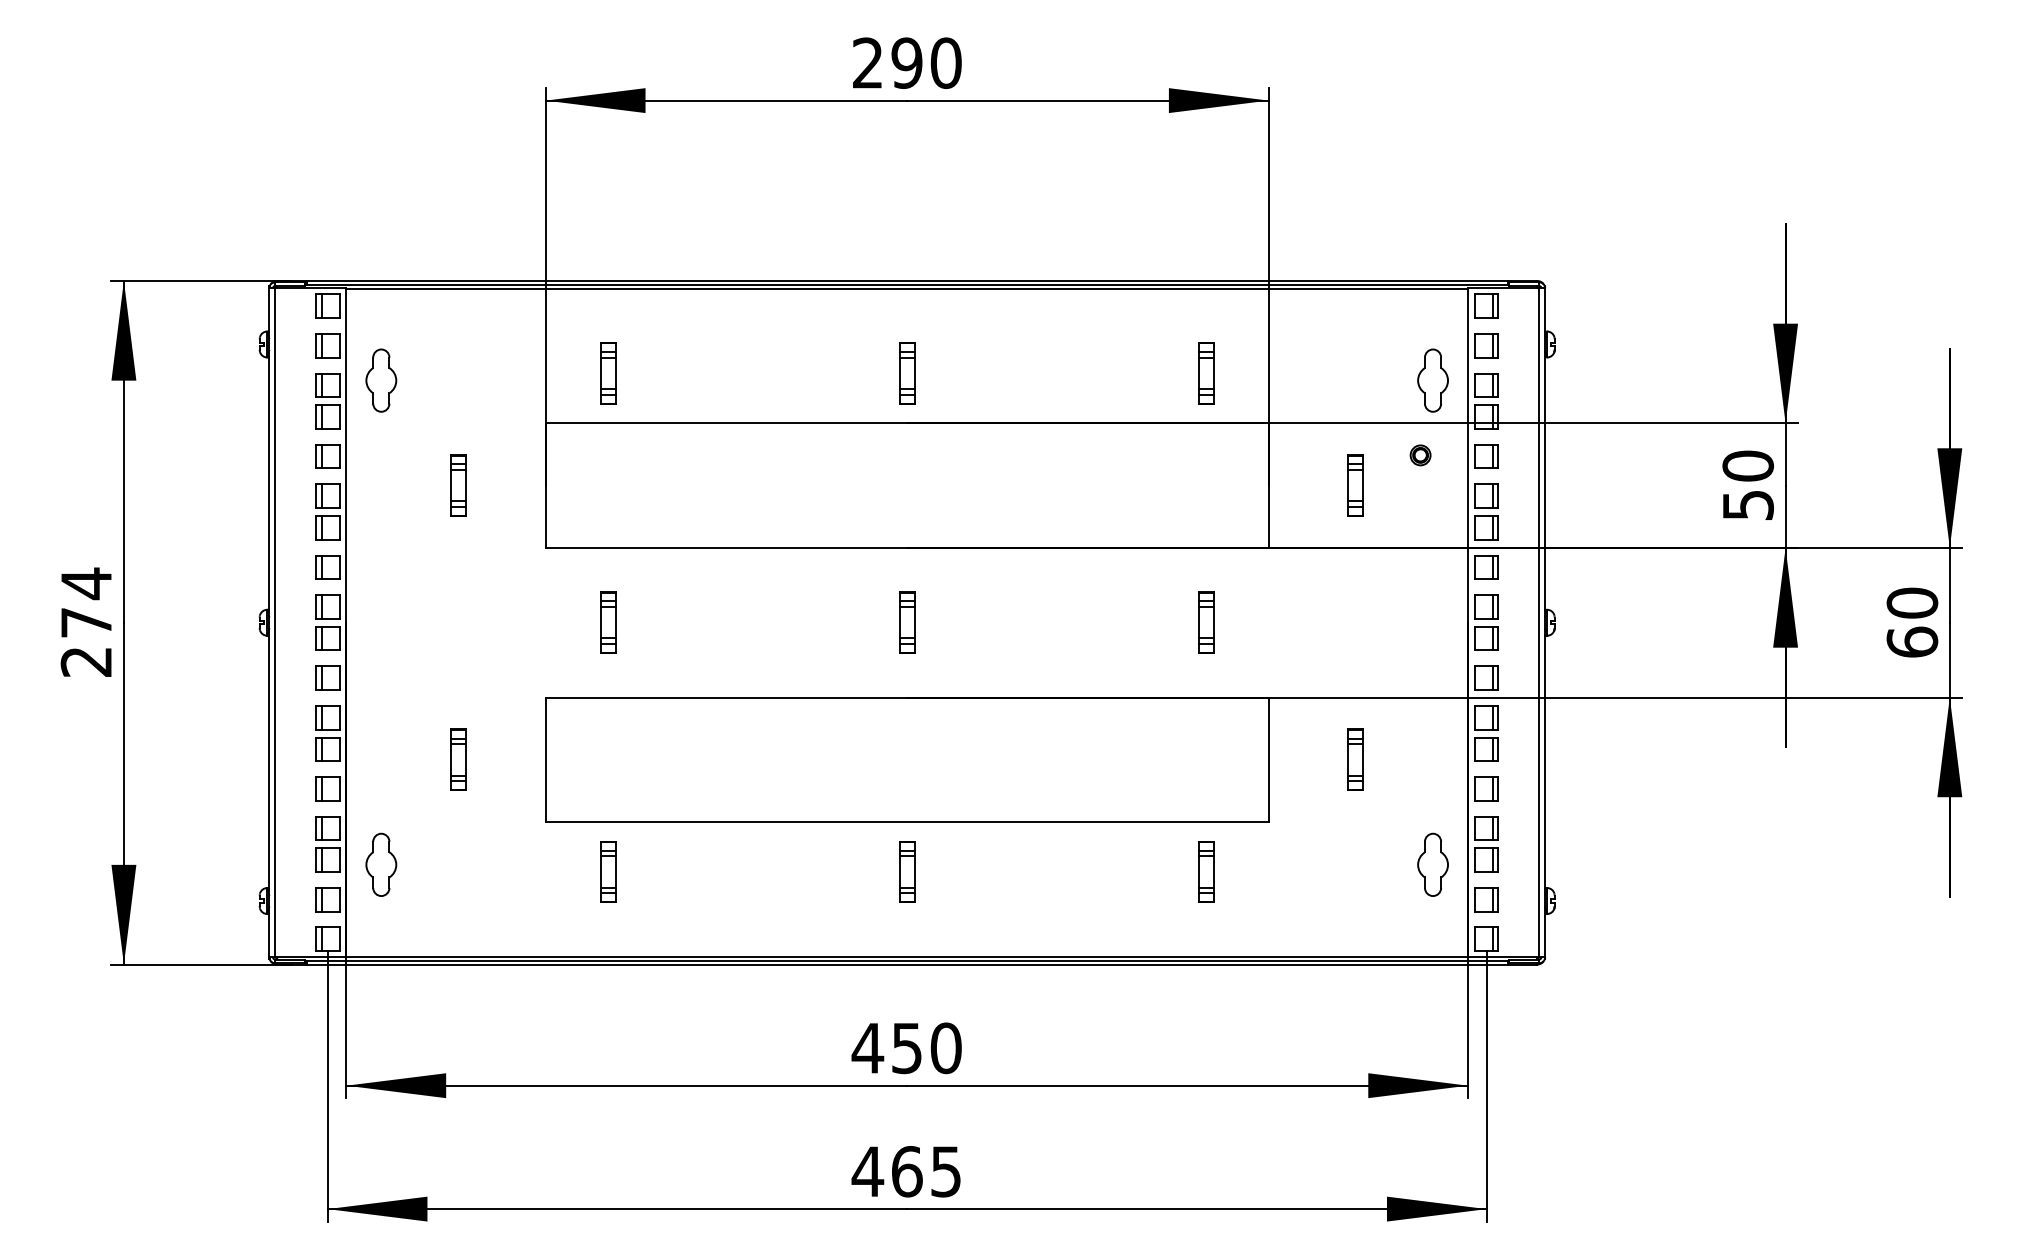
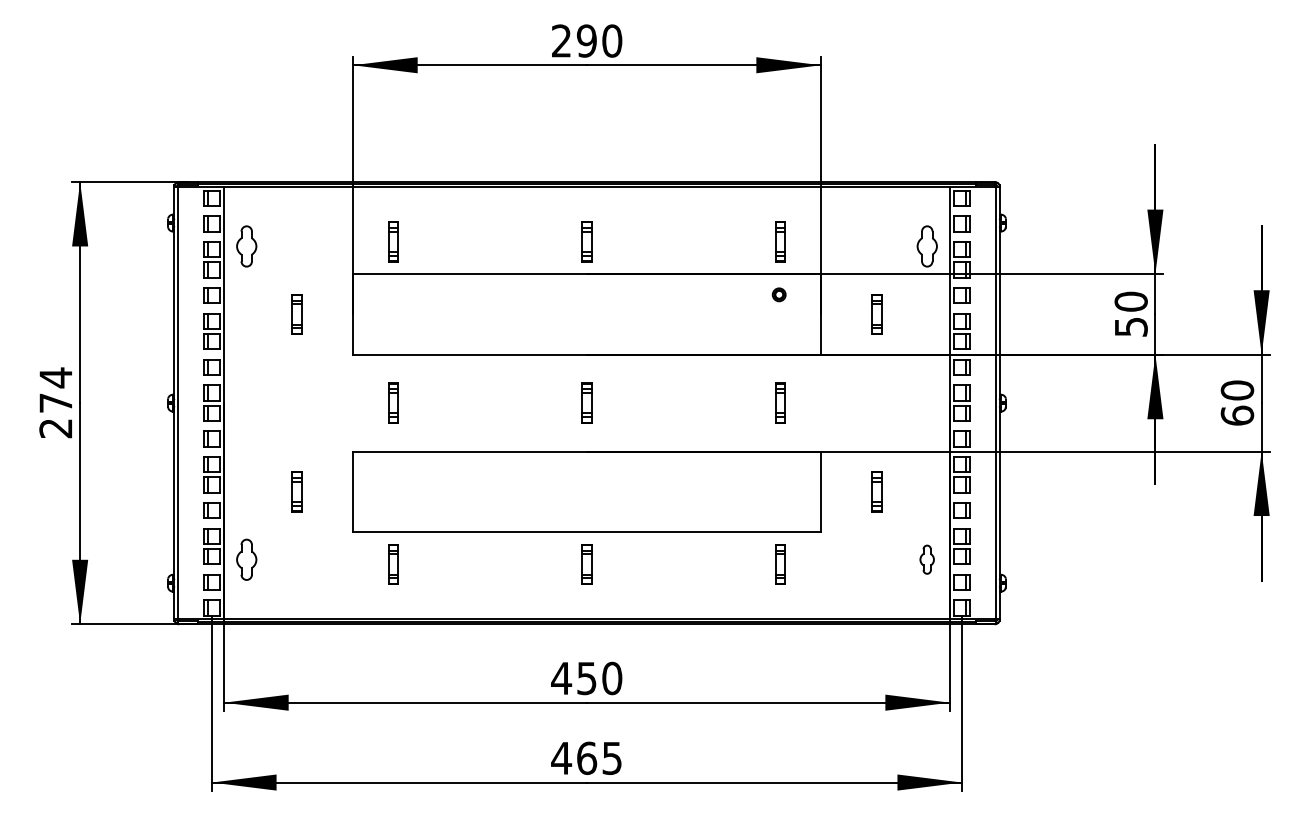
part: (1419, 454) -> (778, 294), moved
part: (1431, 864) -> (926, 559), size x0.7

